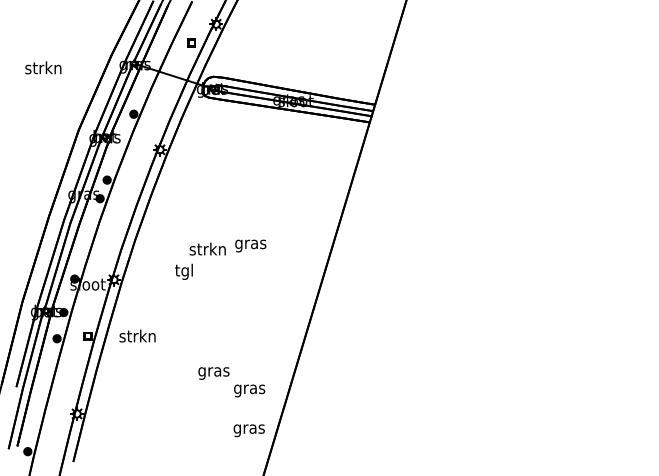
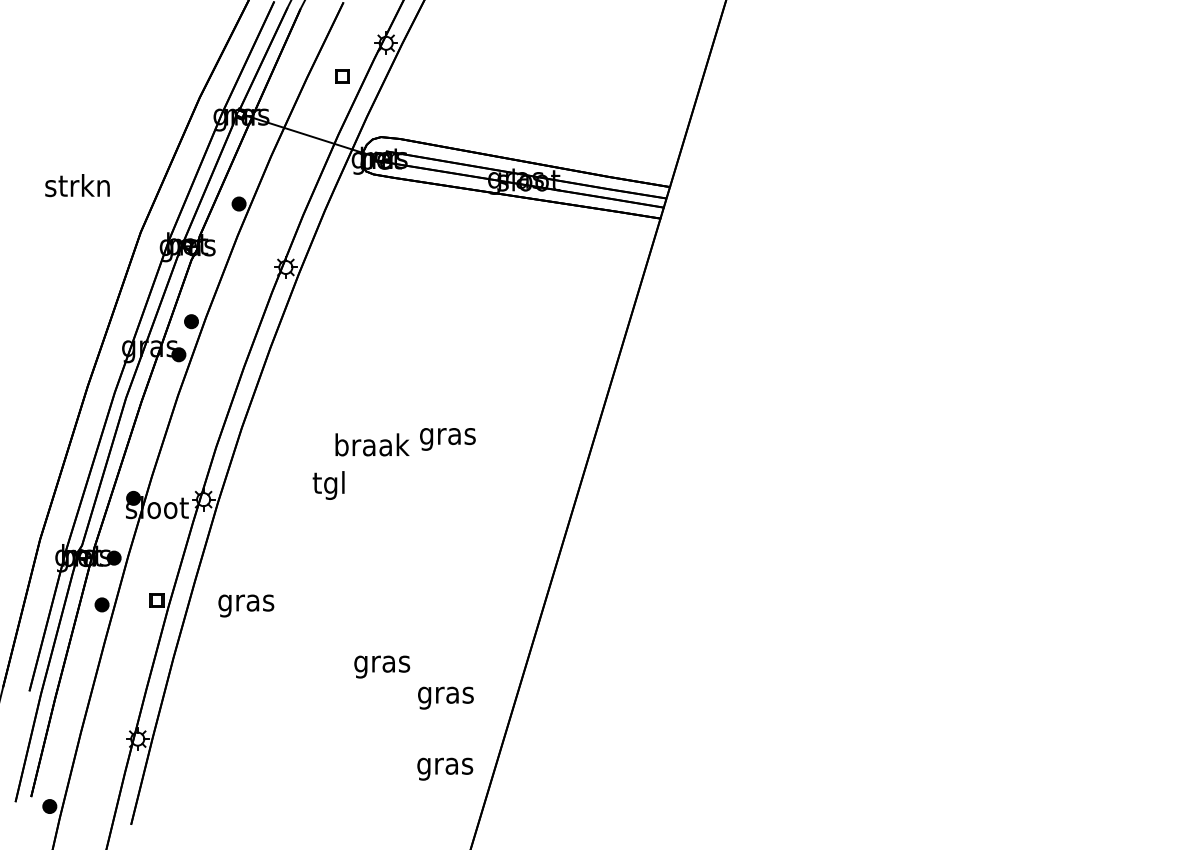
text: (43, 67) -> (77, 184), moved
text: (208, 248) -> (372, 443), strkn -> braak
text: (137, 337) -> (245, 602), strkn -> gras

